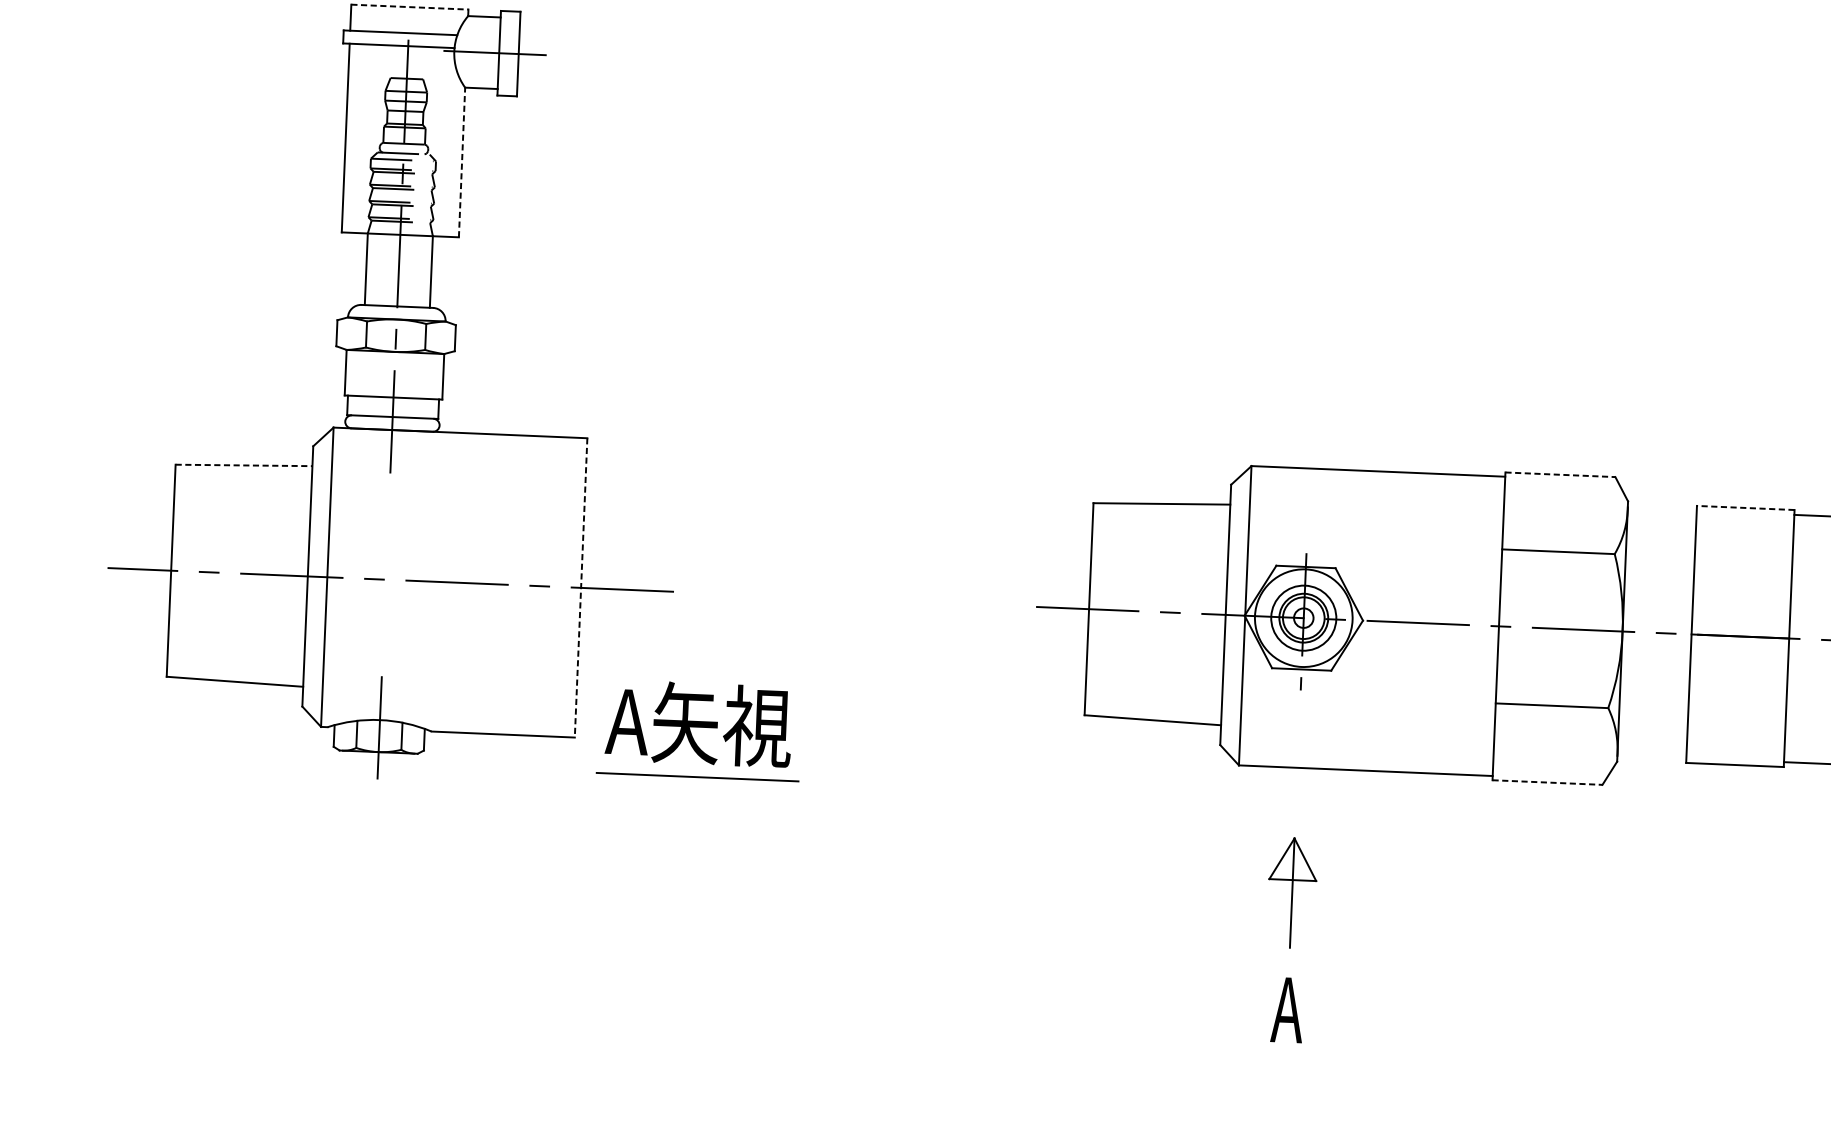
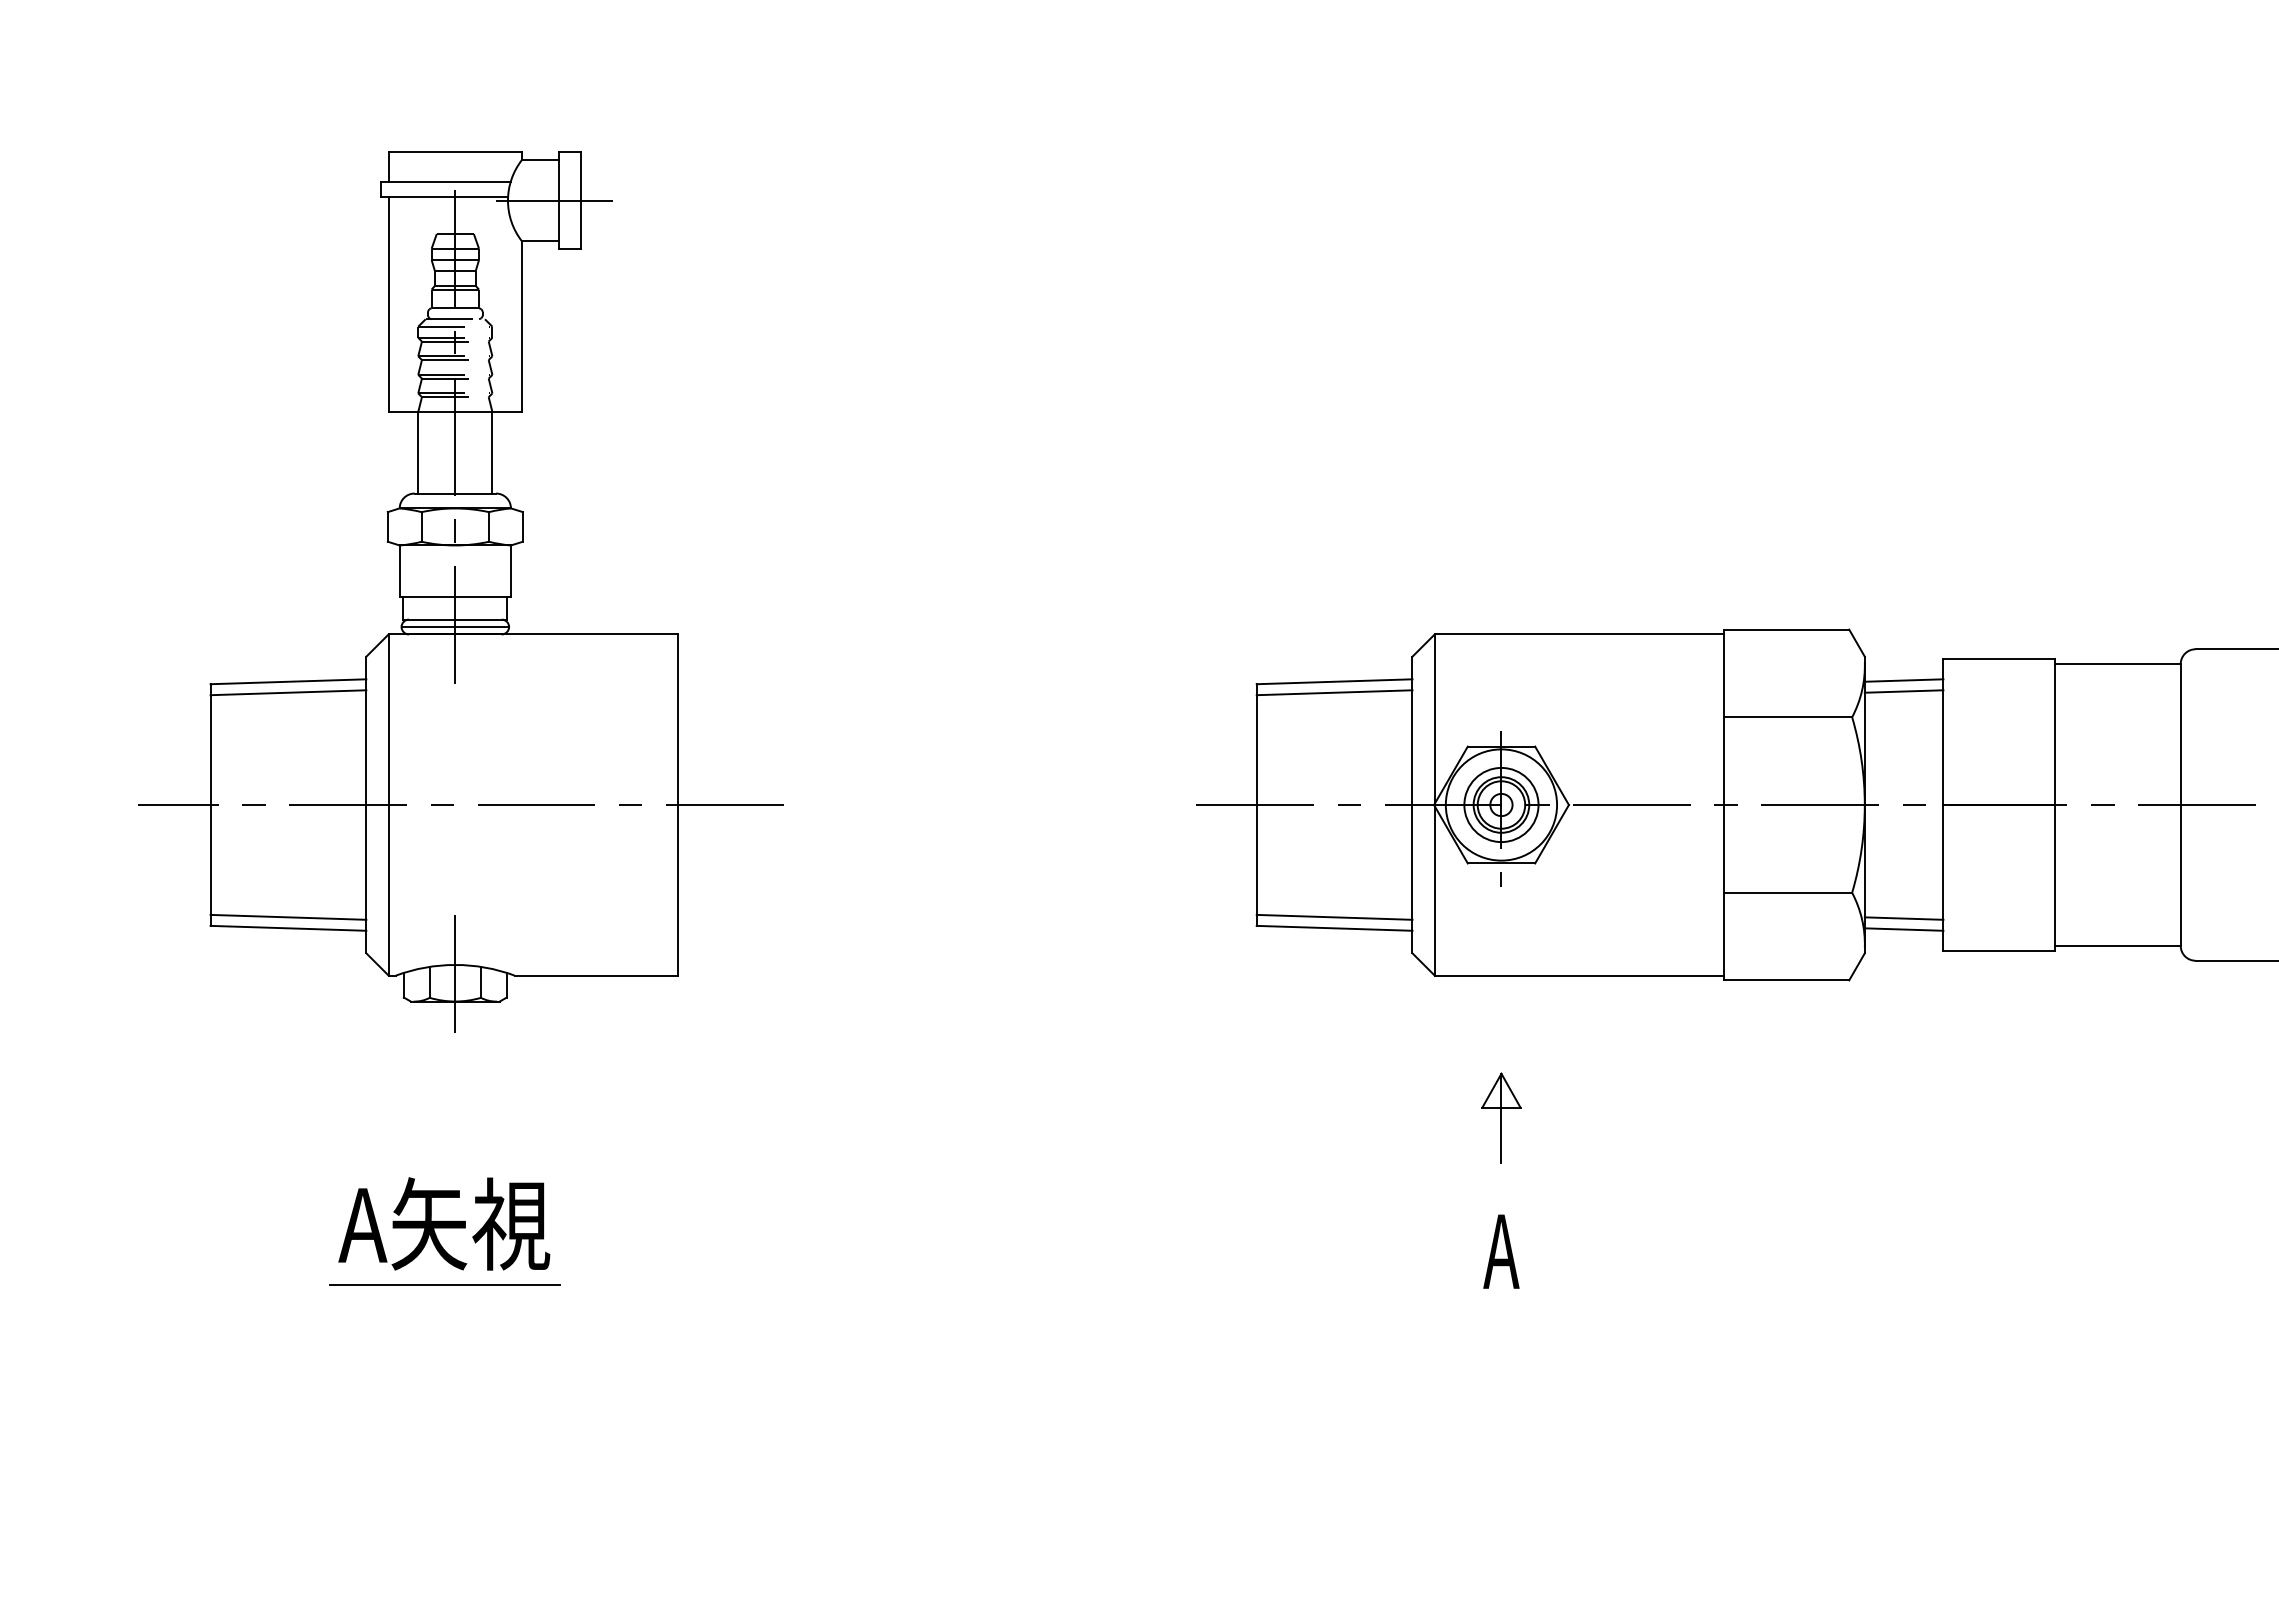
line: (410, 7) -> (455, 152), dashed -> solid
line: (462, 162) -> (522, 326), dashed -> solid
line: (392, 423) -> (455, 627), added
line: (244, 465) -> (288, 681), dashed -> solid
line: (243, 474) -> (288, 692), added
line: (1560, 474) -> (1786, 629), dashed -> solid
line: (1746, 507) -> (1999, 658), dashed -> solid
line: (1161, 513) -> (1334, 692), added
line: (1661, 523) -> (1903, 680), added
line: (1660, 533) -> (1903, 691), added
line: (580, 588) -> (677, 805), dashed -> solid
line: (235, 671) -> (288, 916), added
line: (1153, 709) -> (1334, 916), added
part: (698, 730) -> (444, 1231), moved
line: (1652, 732) -> (1903, 918), added
line: (1651, 742) -> (1903, 929), added
line: (1547, 782) -> (1786, 980), dashed -> solid
part: (1292, 892) -> (1501, 1117), size x0.71

